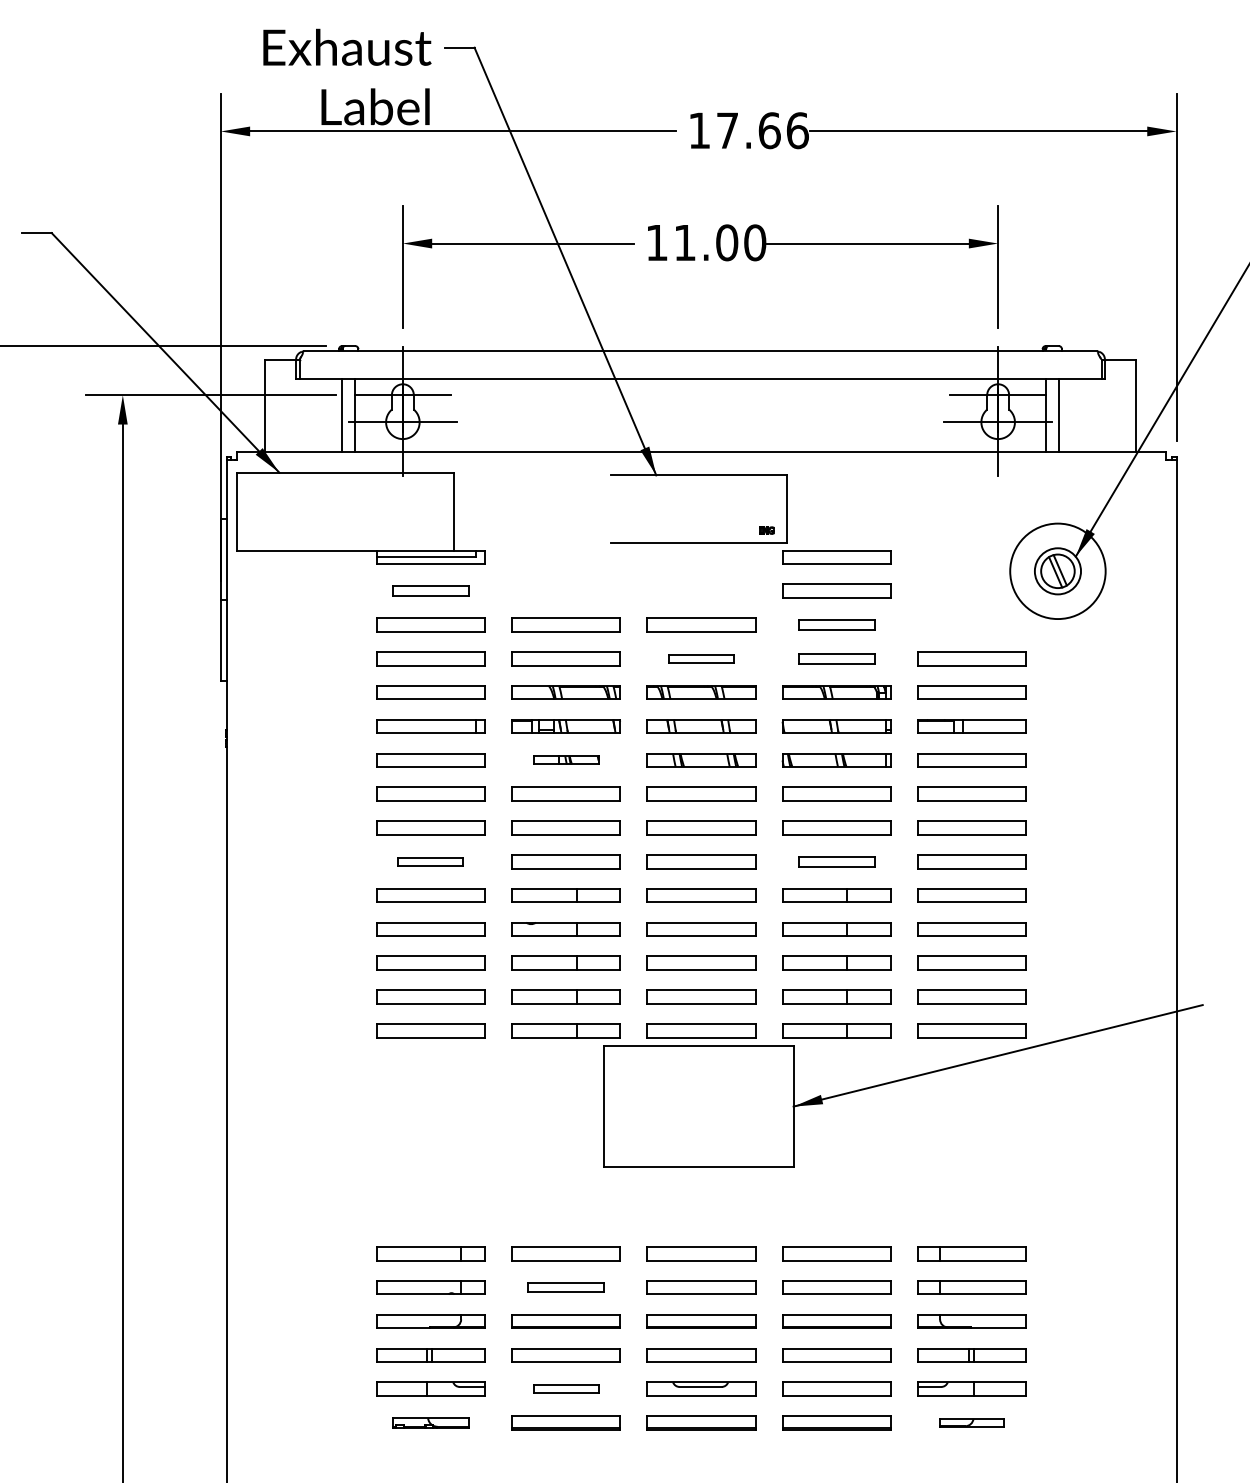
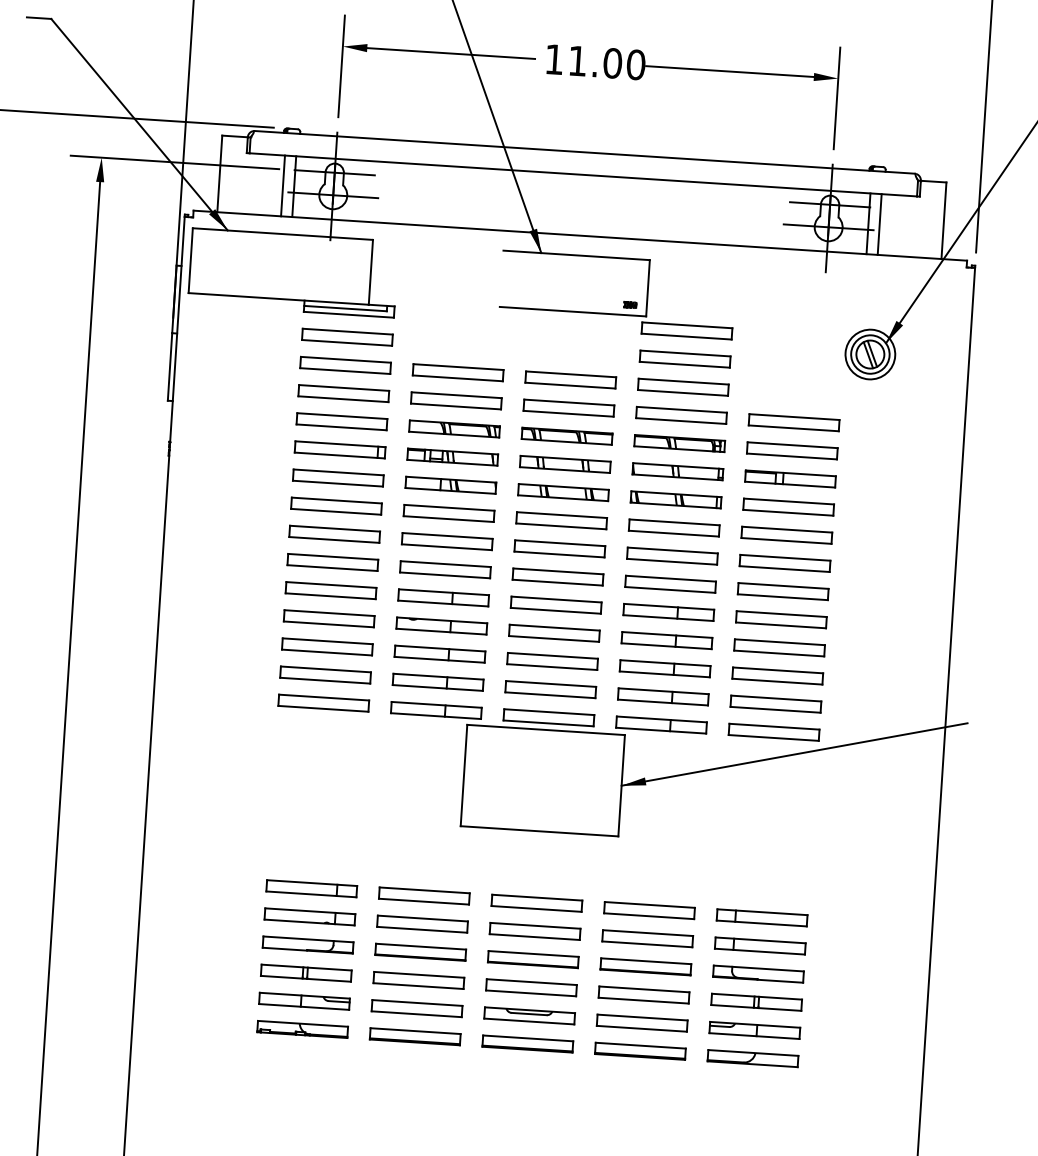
circle: (1057, 571) -> (870, 354), size x0.62
part: (430, 590) -> (347, 336), size x1.43
part: (836, 624) -> (683, 386), size x1.43
part: (701, 658) -> (569, 407), size x1.67
part: (836, 658) -> (681, 415), size x1.43
part: (565, 760) -> (450, 485), size x1.67
part: (430, 861) -> (332, 562), size x1.67
part: (836, 861) -> (670, 584), size x1.43
part: (565, 1287) -> (422, 924), size x1.43
part: (565, 1388) -> (416, 1008), size x1.67
part: (430, 1422) -> (302, 1029), size x1.43
part: (971, 1422) -> (752, 1058), size x1.67

